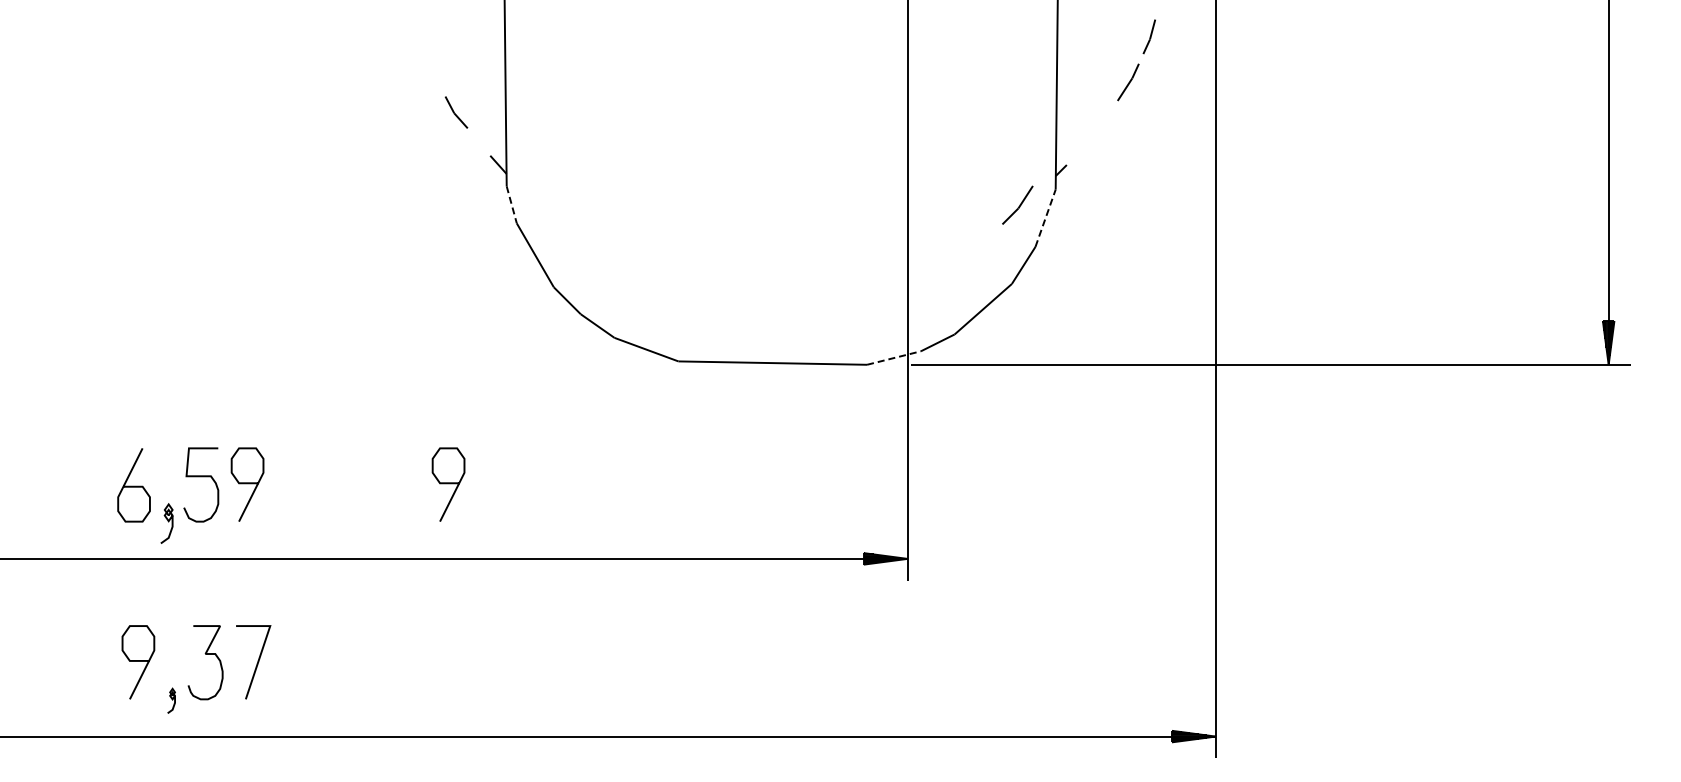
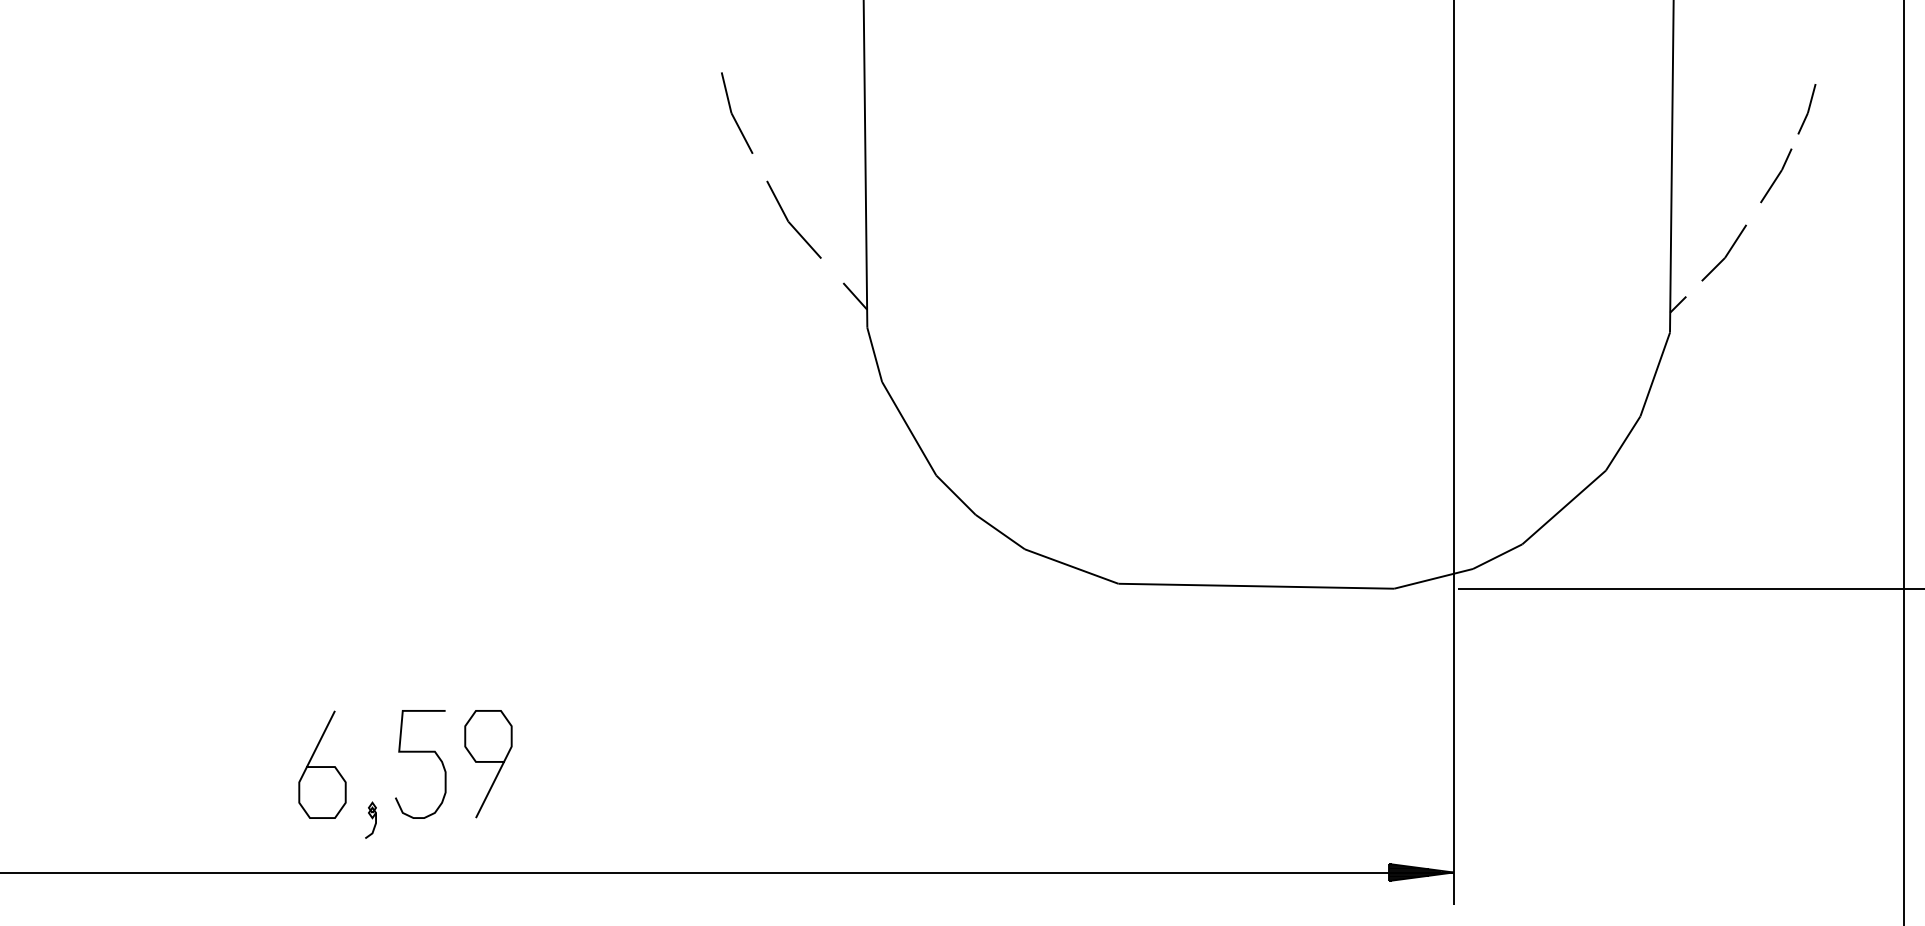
part: (417, 39) -> (736, 113), added
part: (456, 112) -> (793, 219), size x1.67
part: (1017, 204) -> (1723, 252), moved
line: (511, 205) -> (874, 355), dashed -> solid
line: (1045, 217) -> (1655, 373), dashed -> solid
line: (894, 358) -> (1434, 579), dashed -> solid
curve: (448, 484) -> (782, 763), removed
part: (167, 522) -> (371, 819), size x0.62

